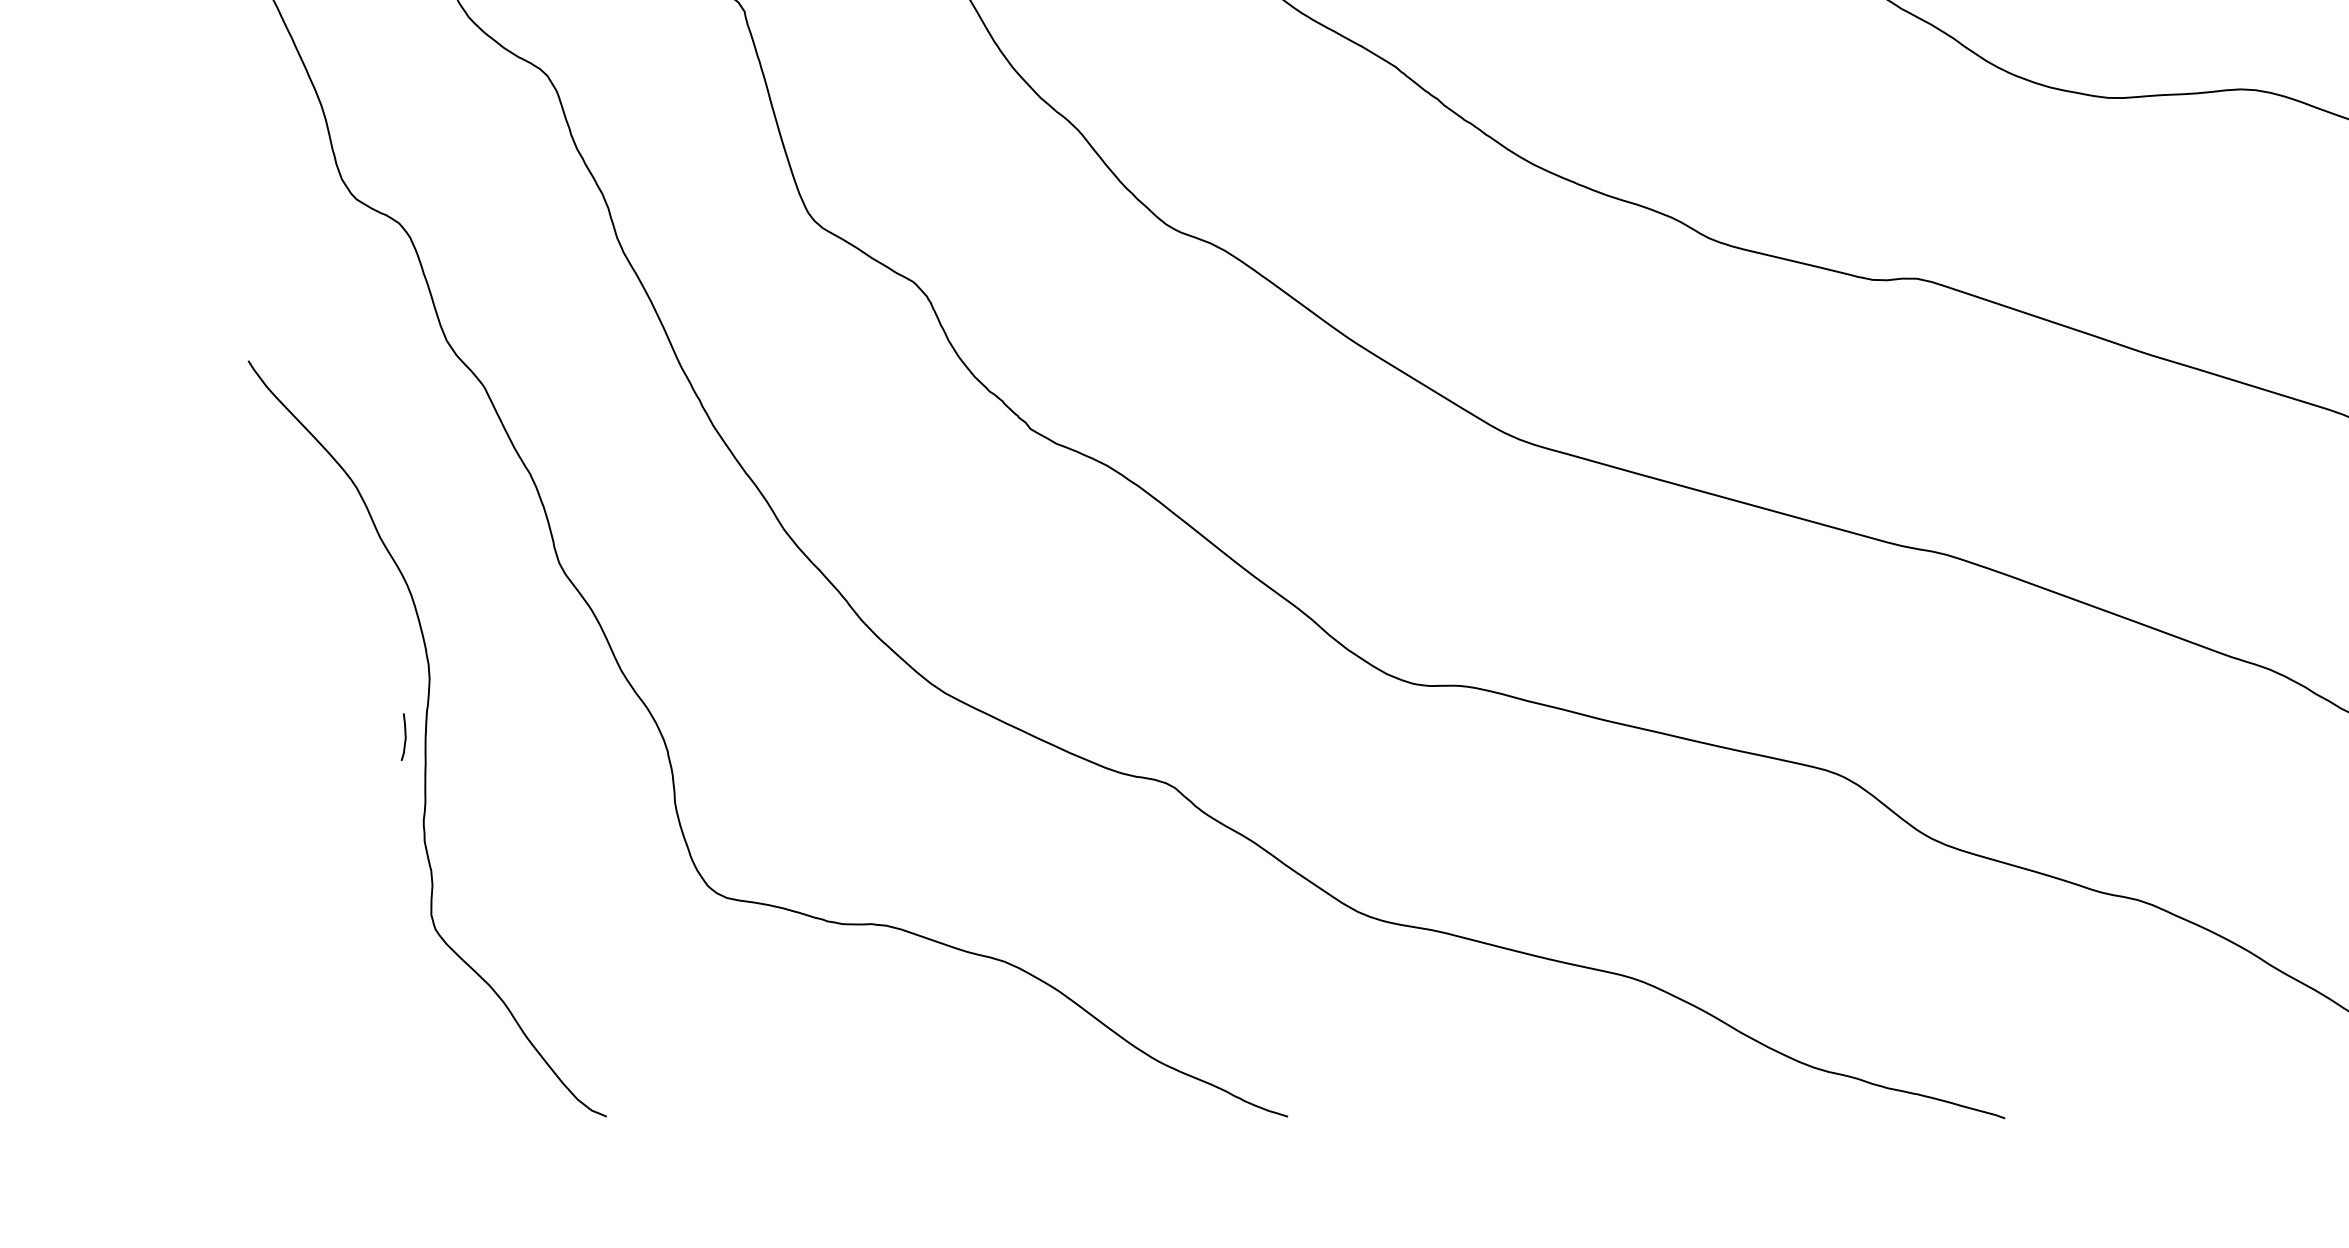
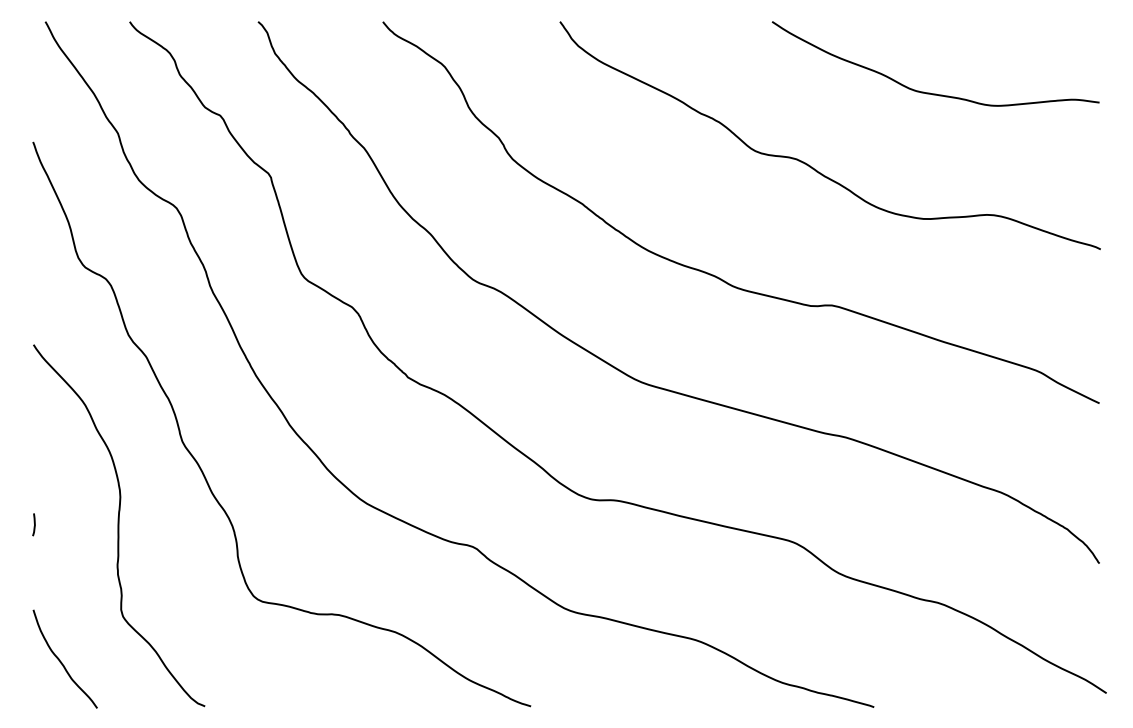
line: (404, 736) -> (34, 524), moved
curve: (306, 1022) -> (61, 661), added

